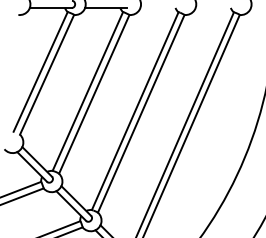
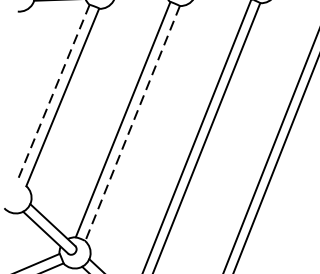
line: (40, 71) -> (52, 92), solid -> dashed
line: (94, 94) -> (132, 123), solid -> dashed

